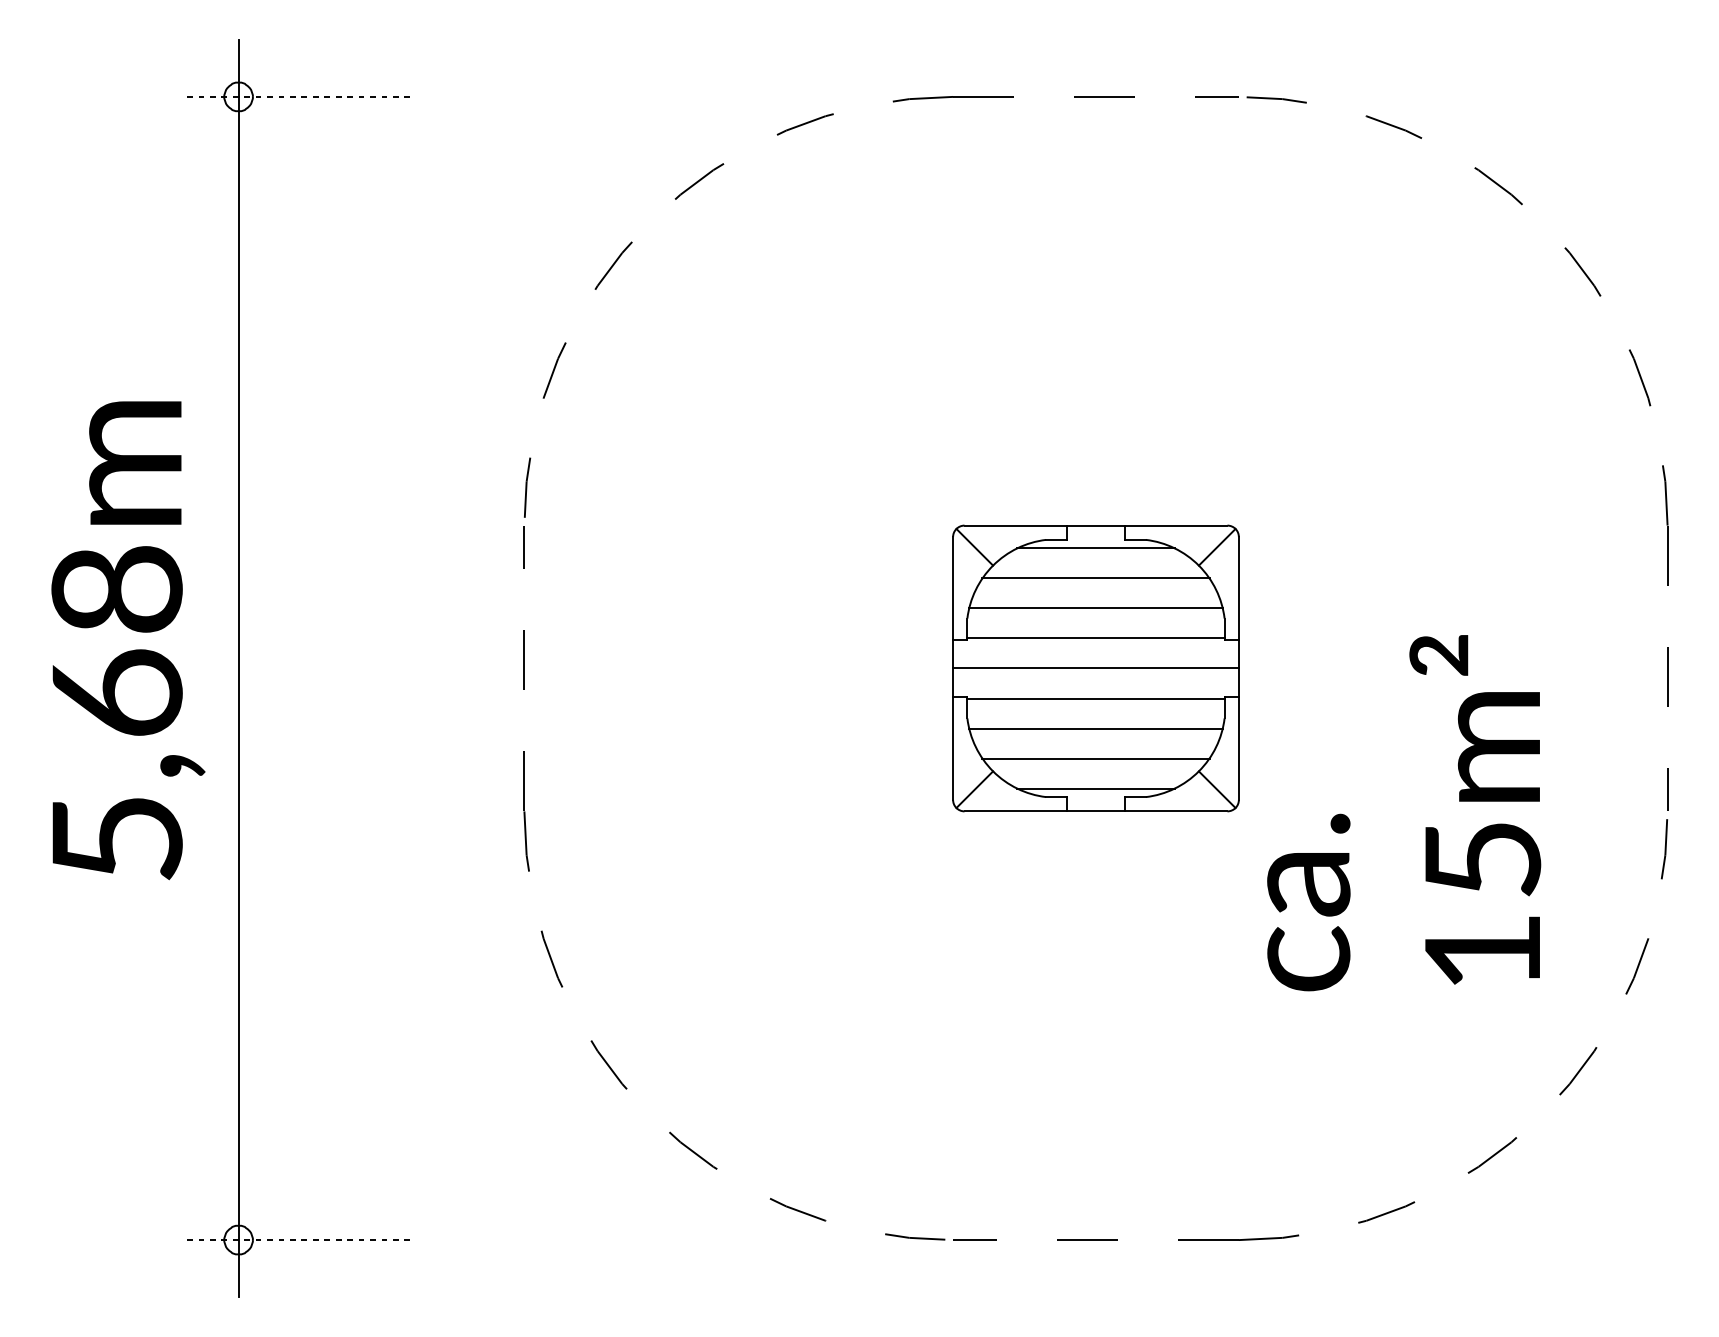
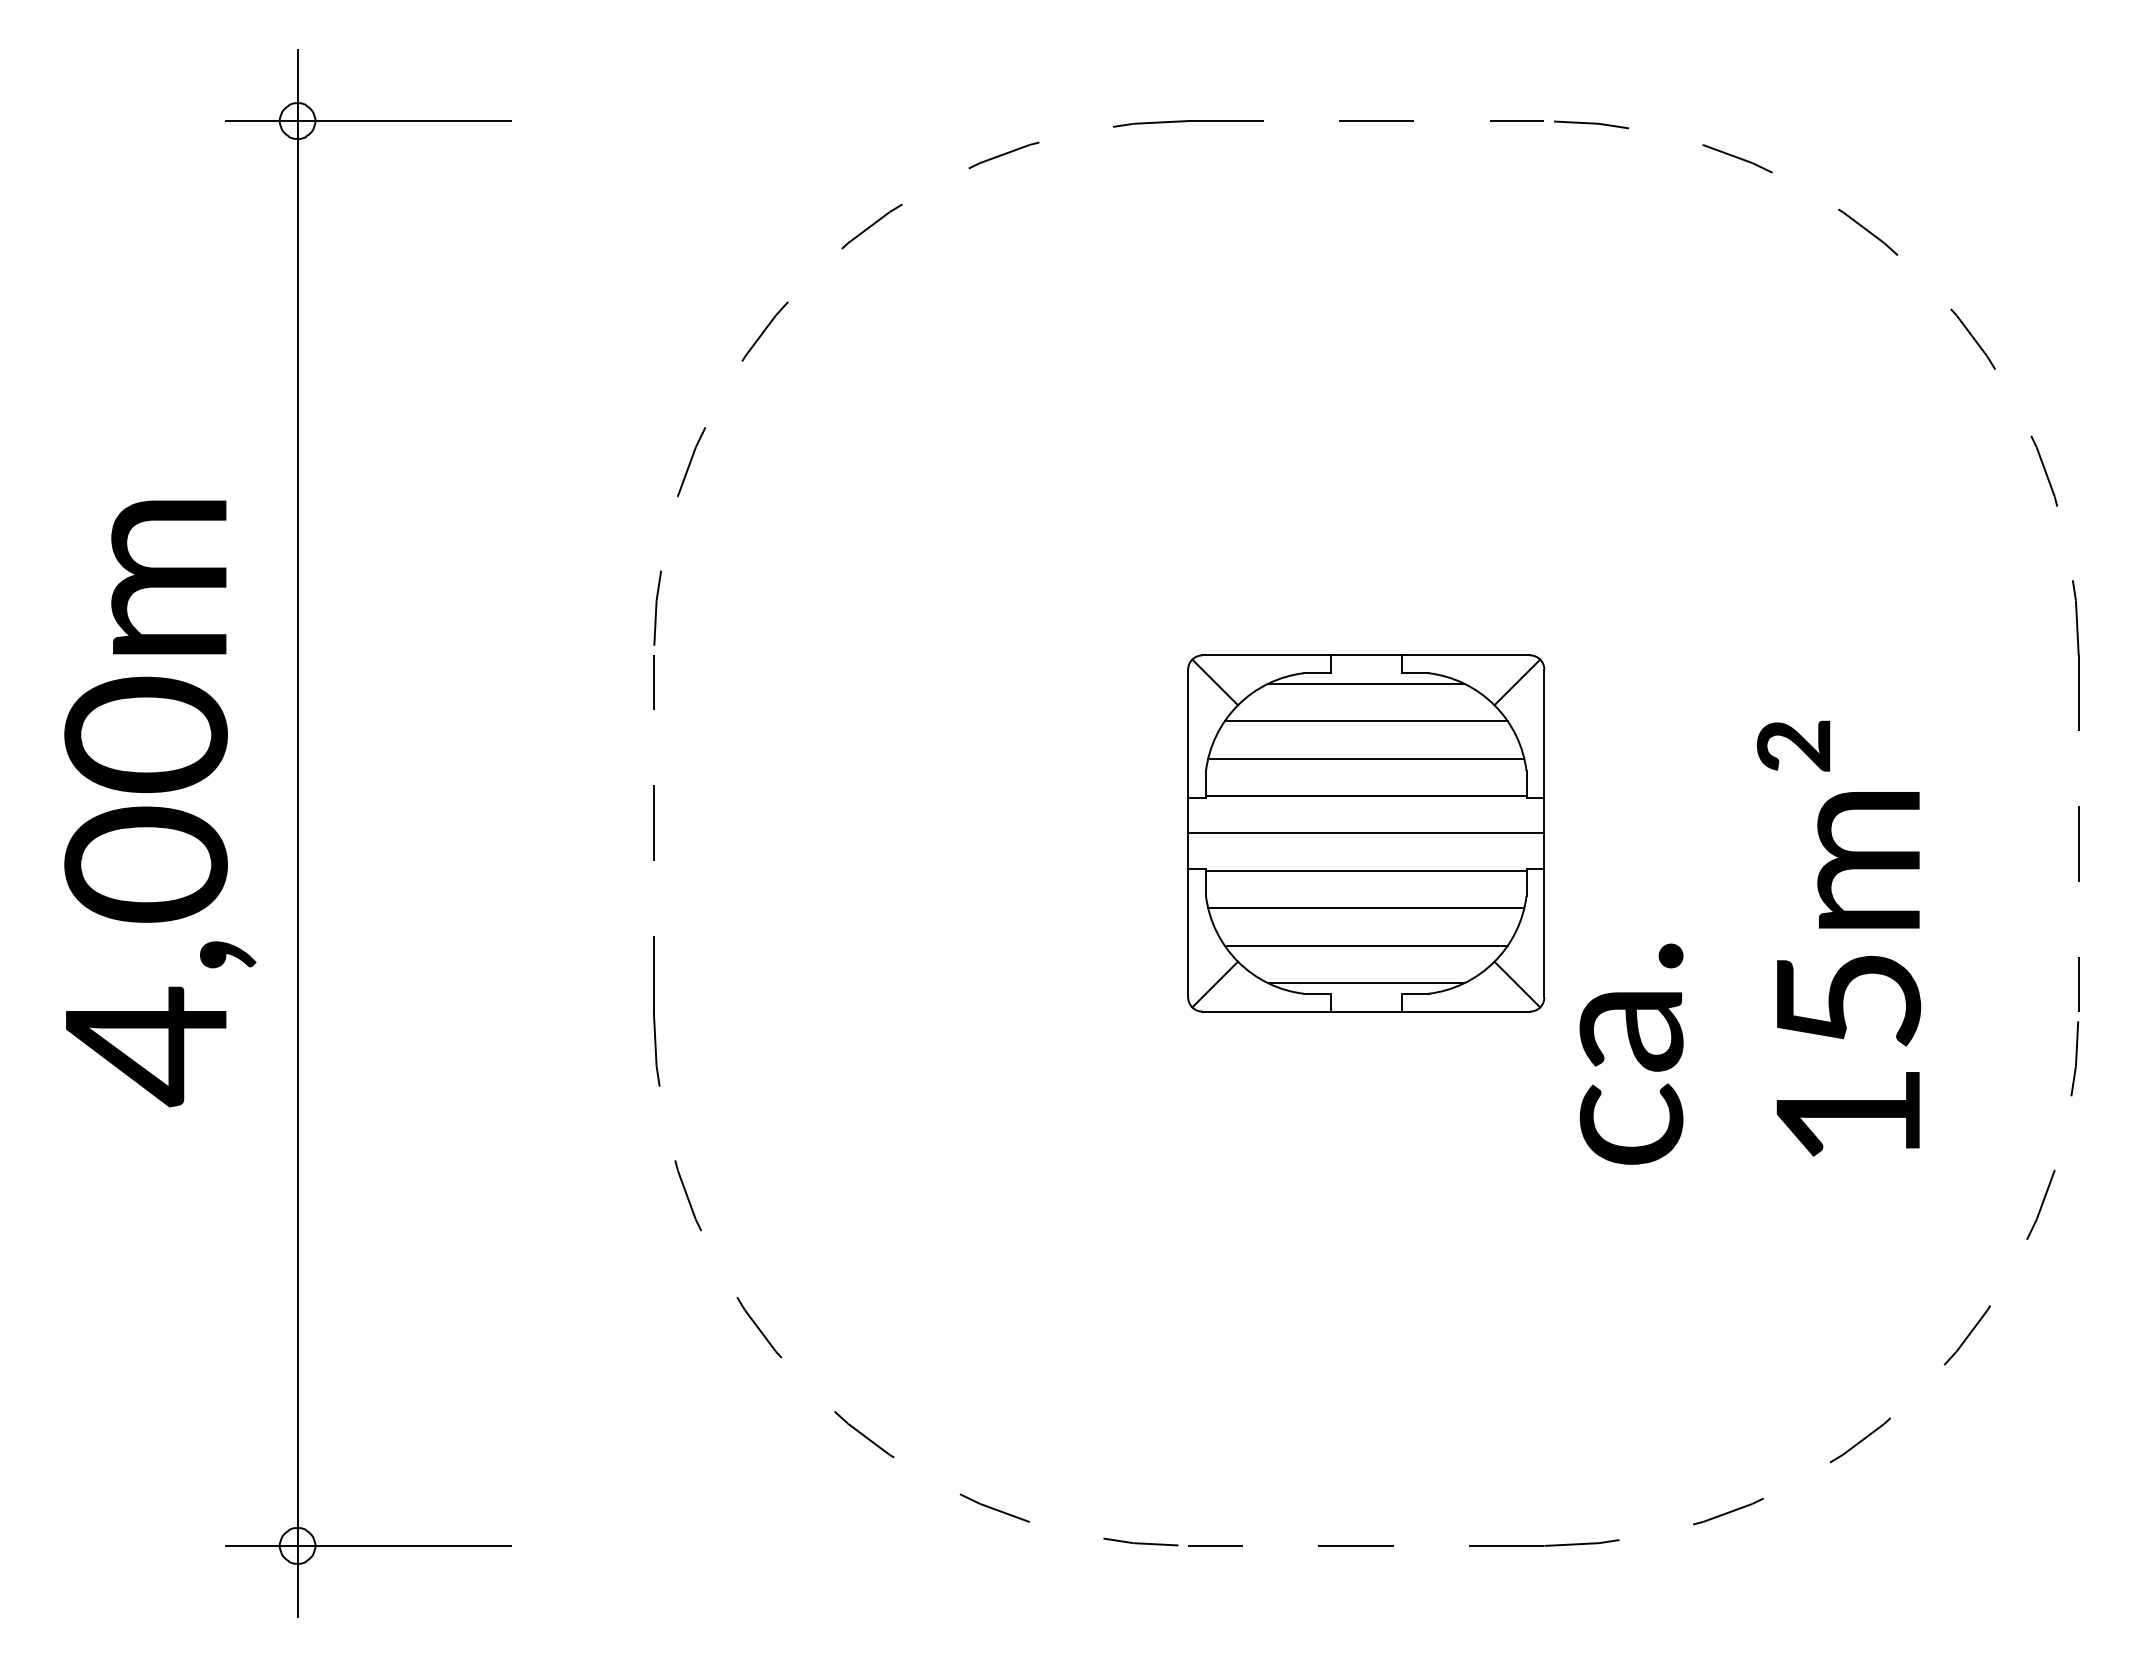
line: (295, 97) -> (368, 121), dashed -> solid
text: (117, 715) -> (146, 891), 5,68m -> 4,00m
text: (1404, 812) -> (1750, 942), moved
line: (295, 1239) -> (368, 1545), dashed -> solid

